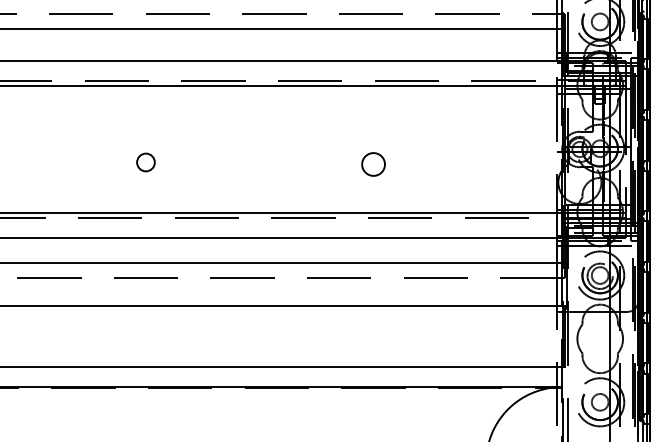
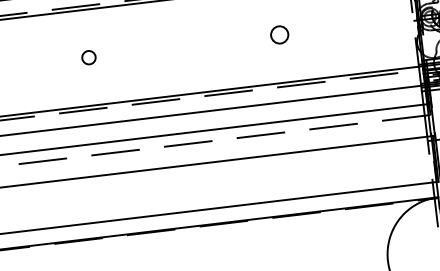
circle: (145, 162) -> (88, 57), moved
circle: (373, 164) -> (279, 34), moved

